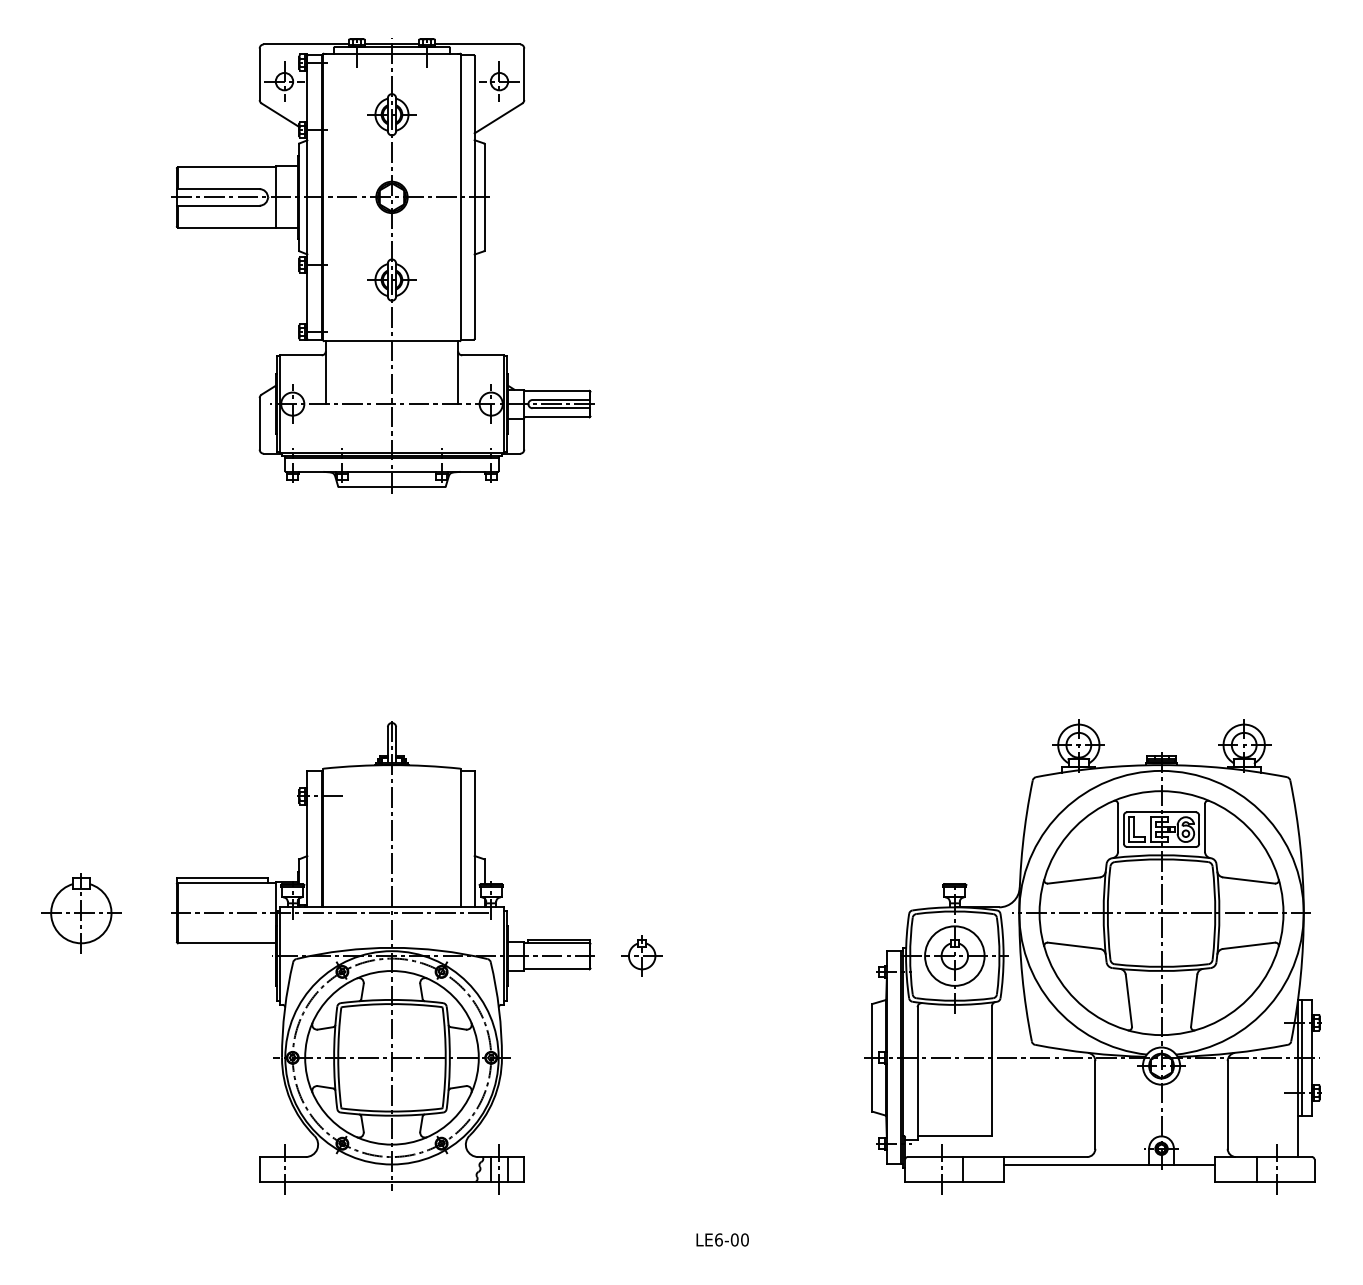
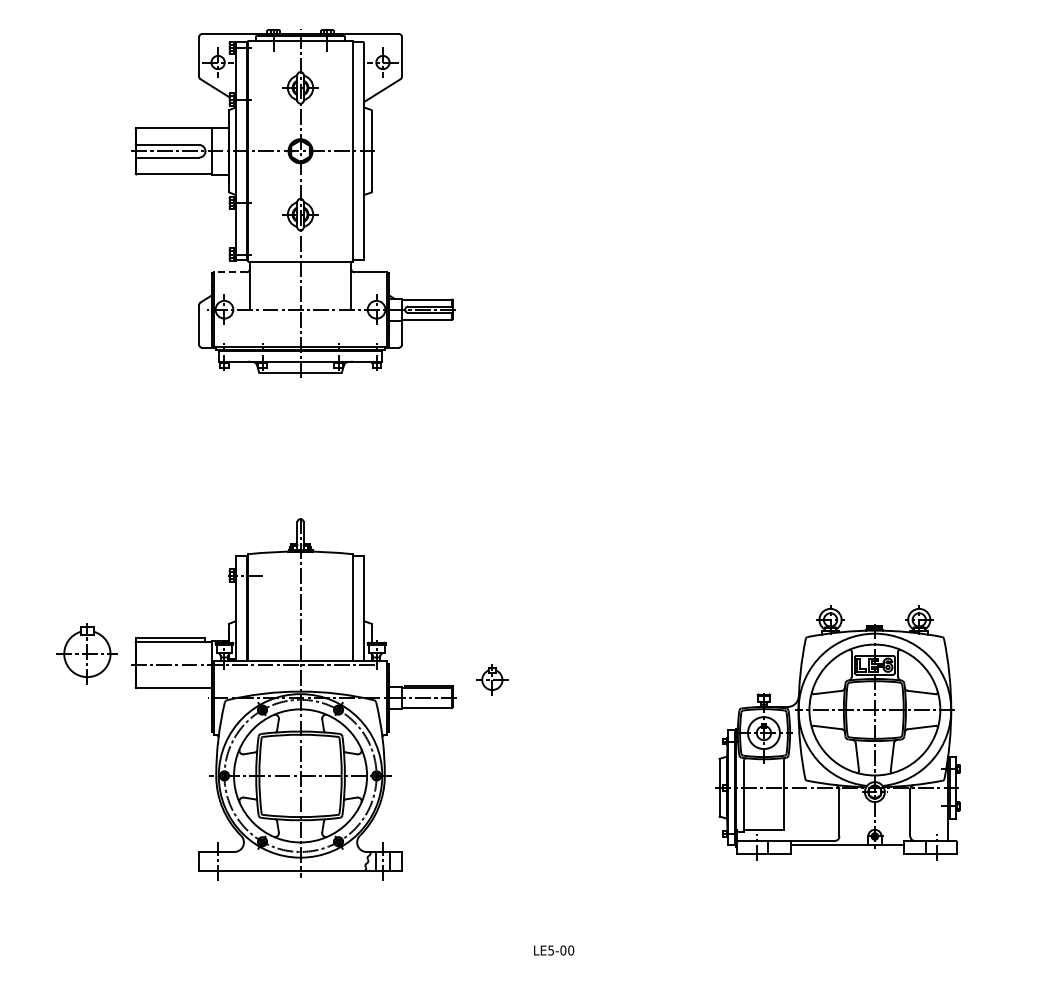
line: (300, 355) -> (230, 272), solid -> dashed
part: (80, 912) -> (86, 653), moved
part: (642, 955) -> (492, 679), moved
part: (1093, 956) -> (838, 733), size x0.7
part: (382, 958) -> (293, 699), moved
text: (719, 1239) -> (551, 950), LE6-00 -> LE5-00

